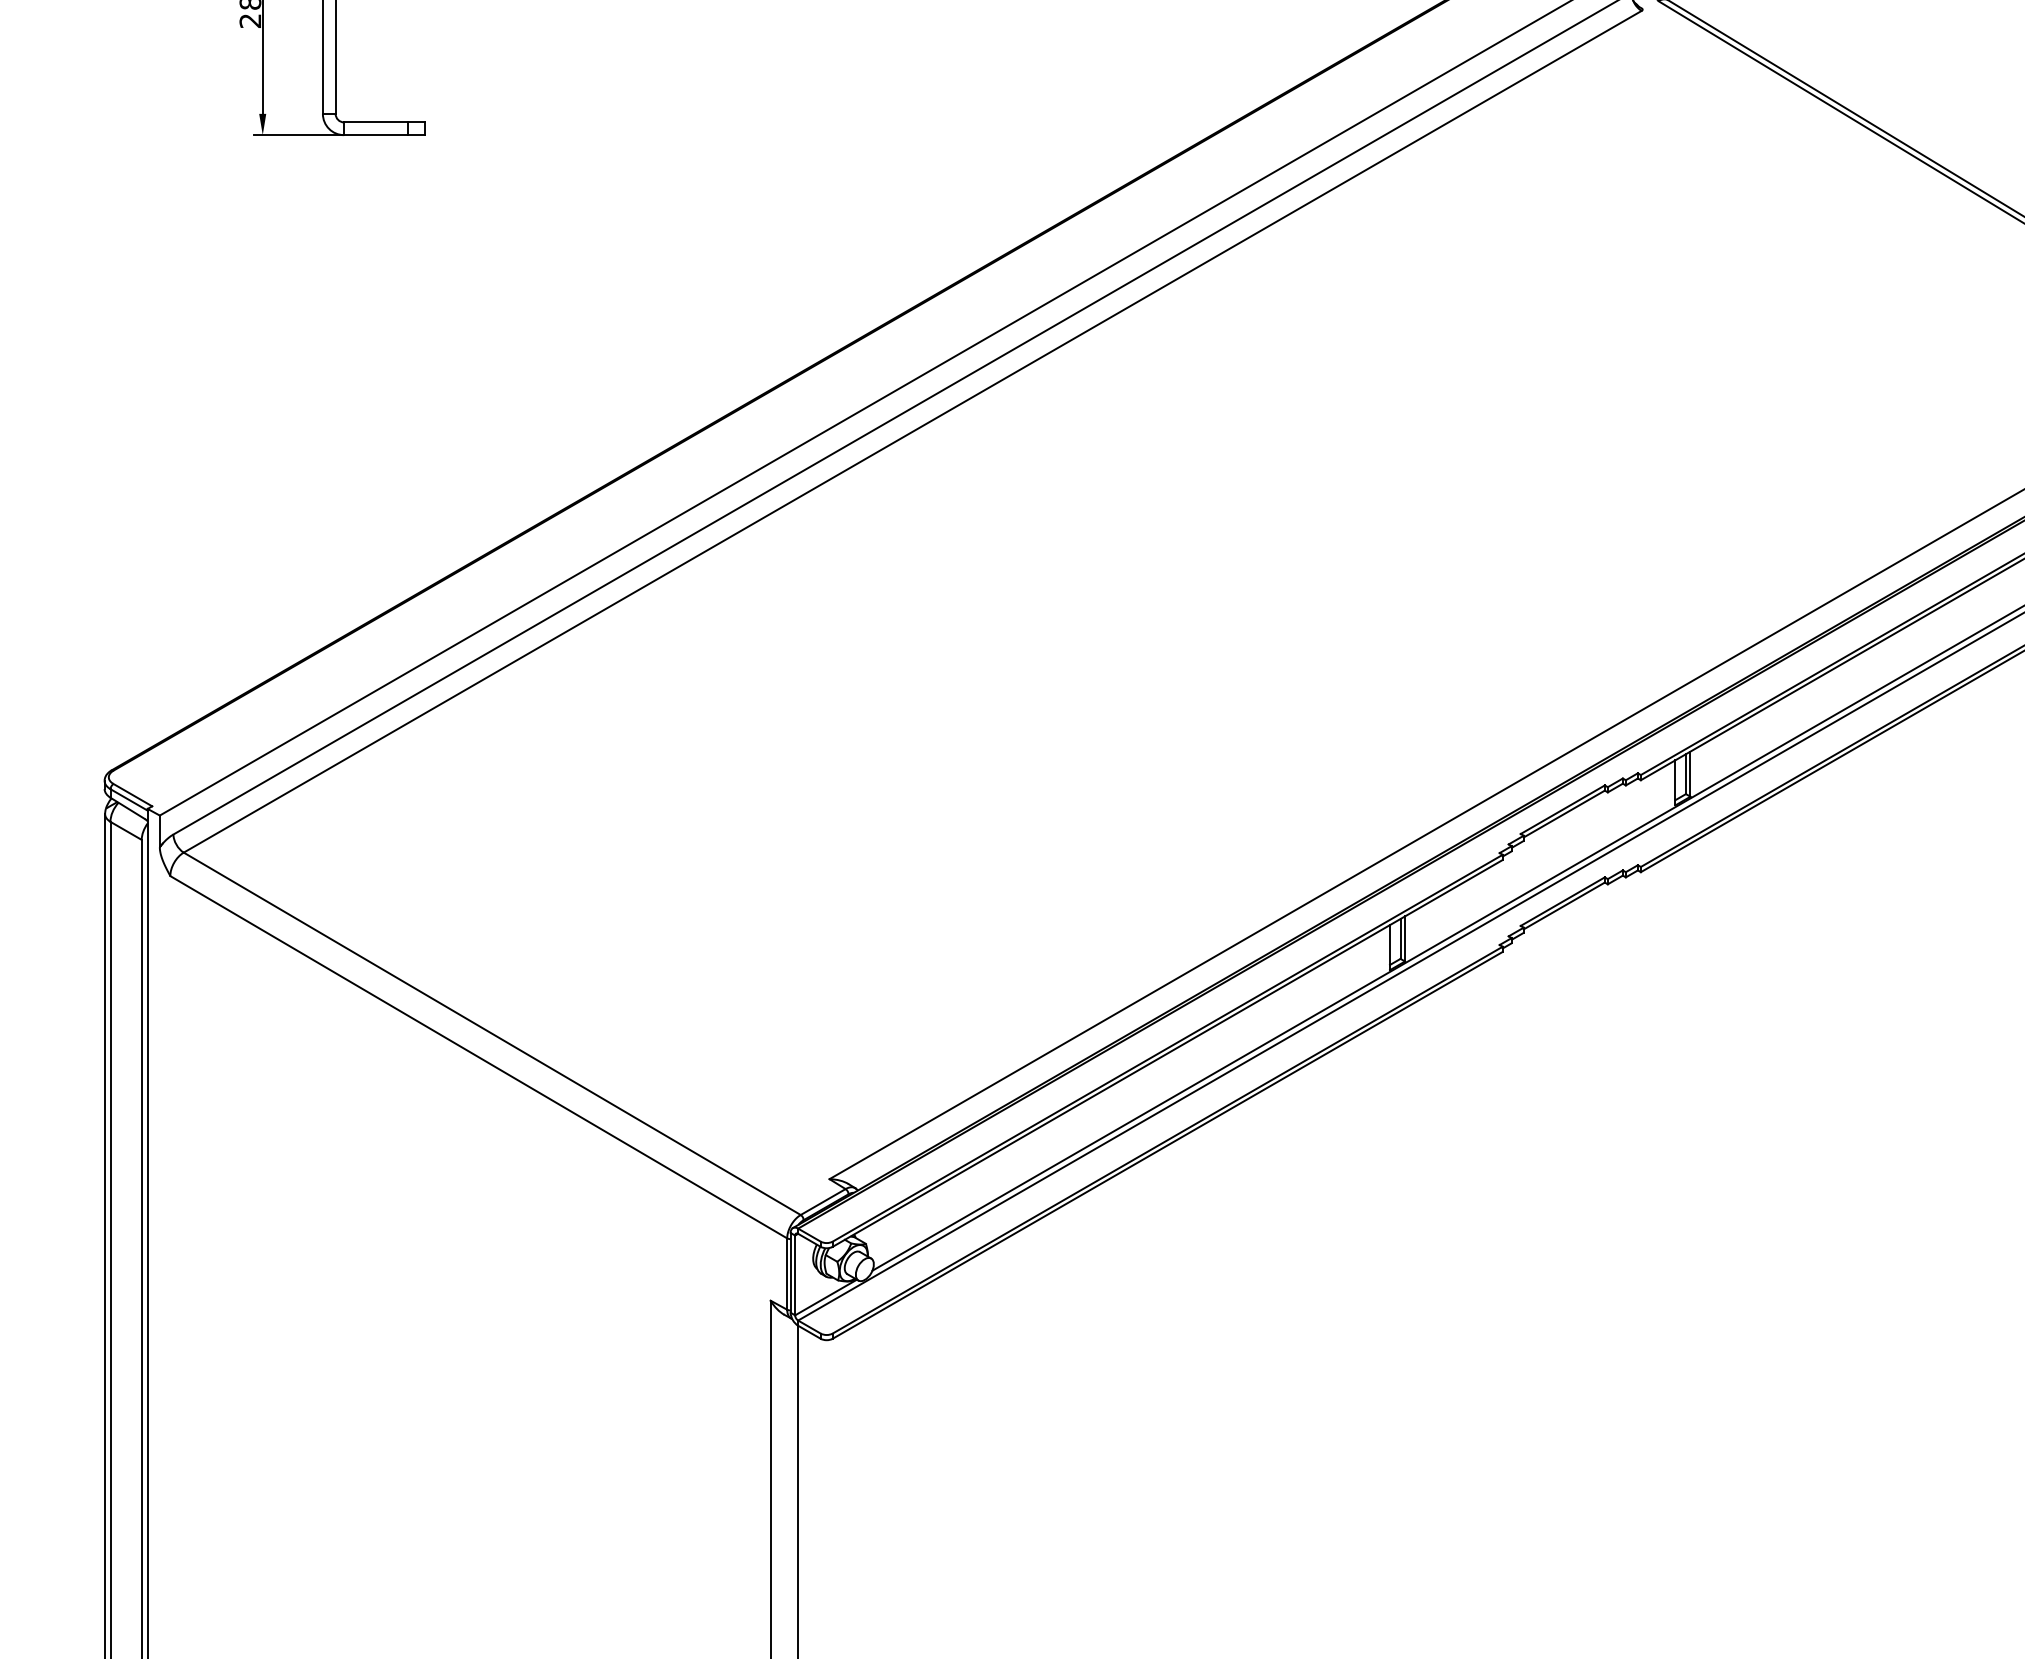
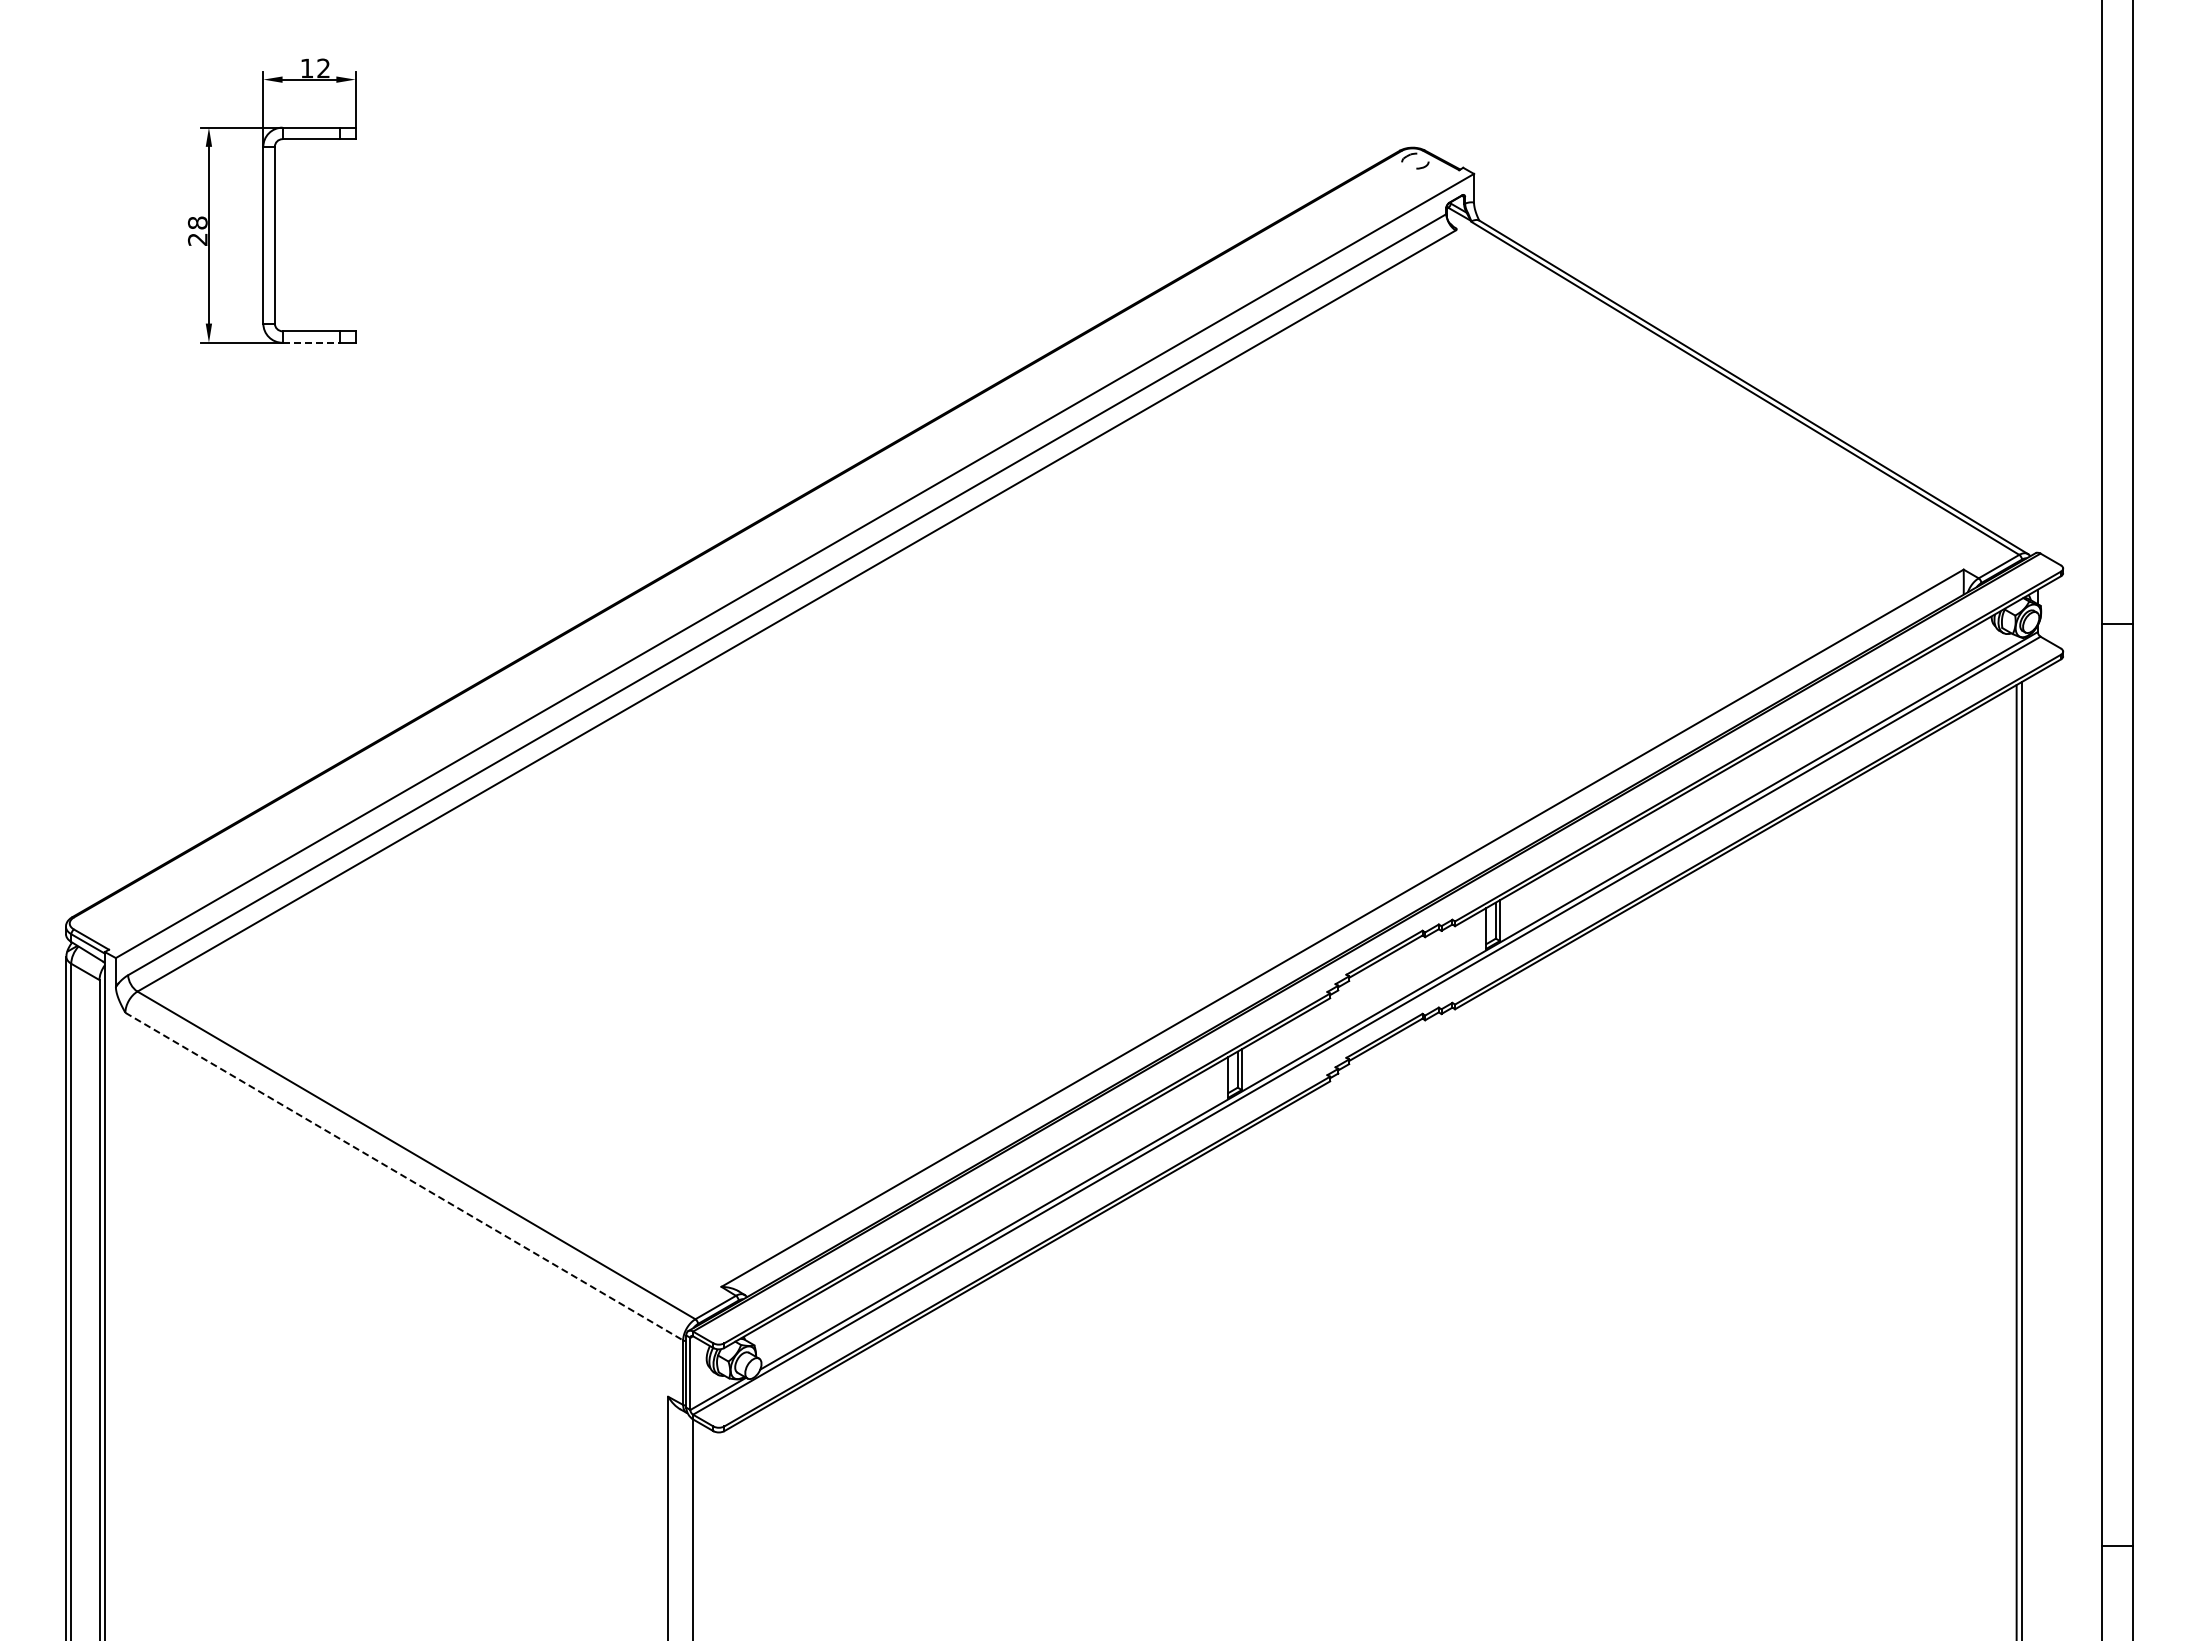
line: (376, 134) -> (311, 342), solid -> dashed
line: (479, 1057) -> (404, 1176), solid -> dashed

